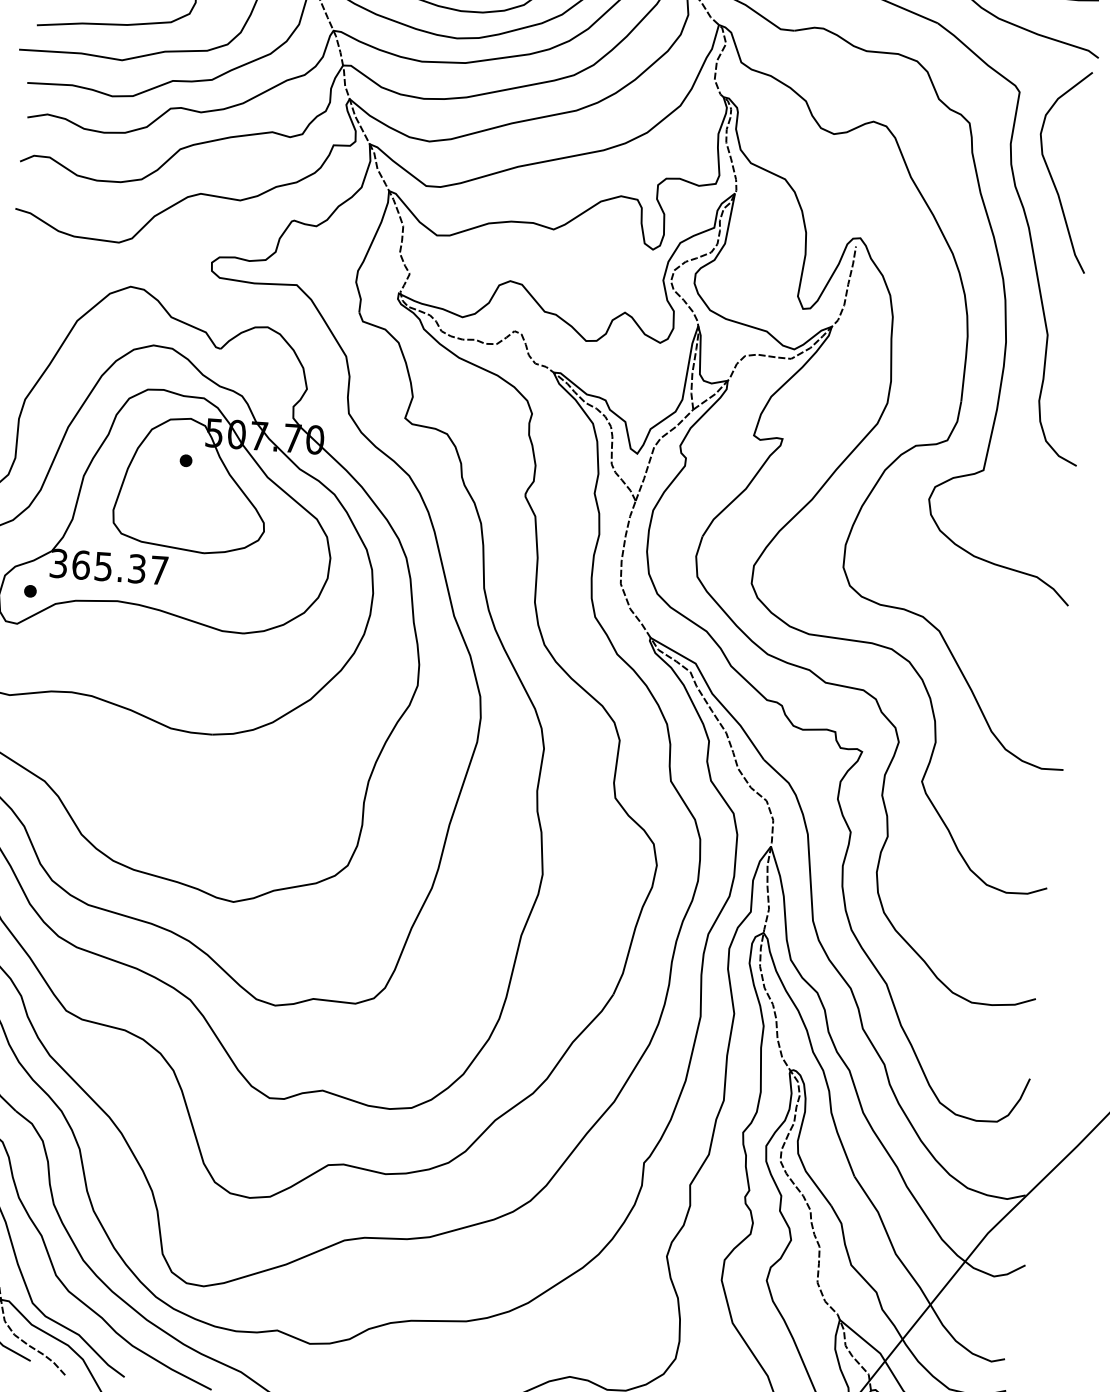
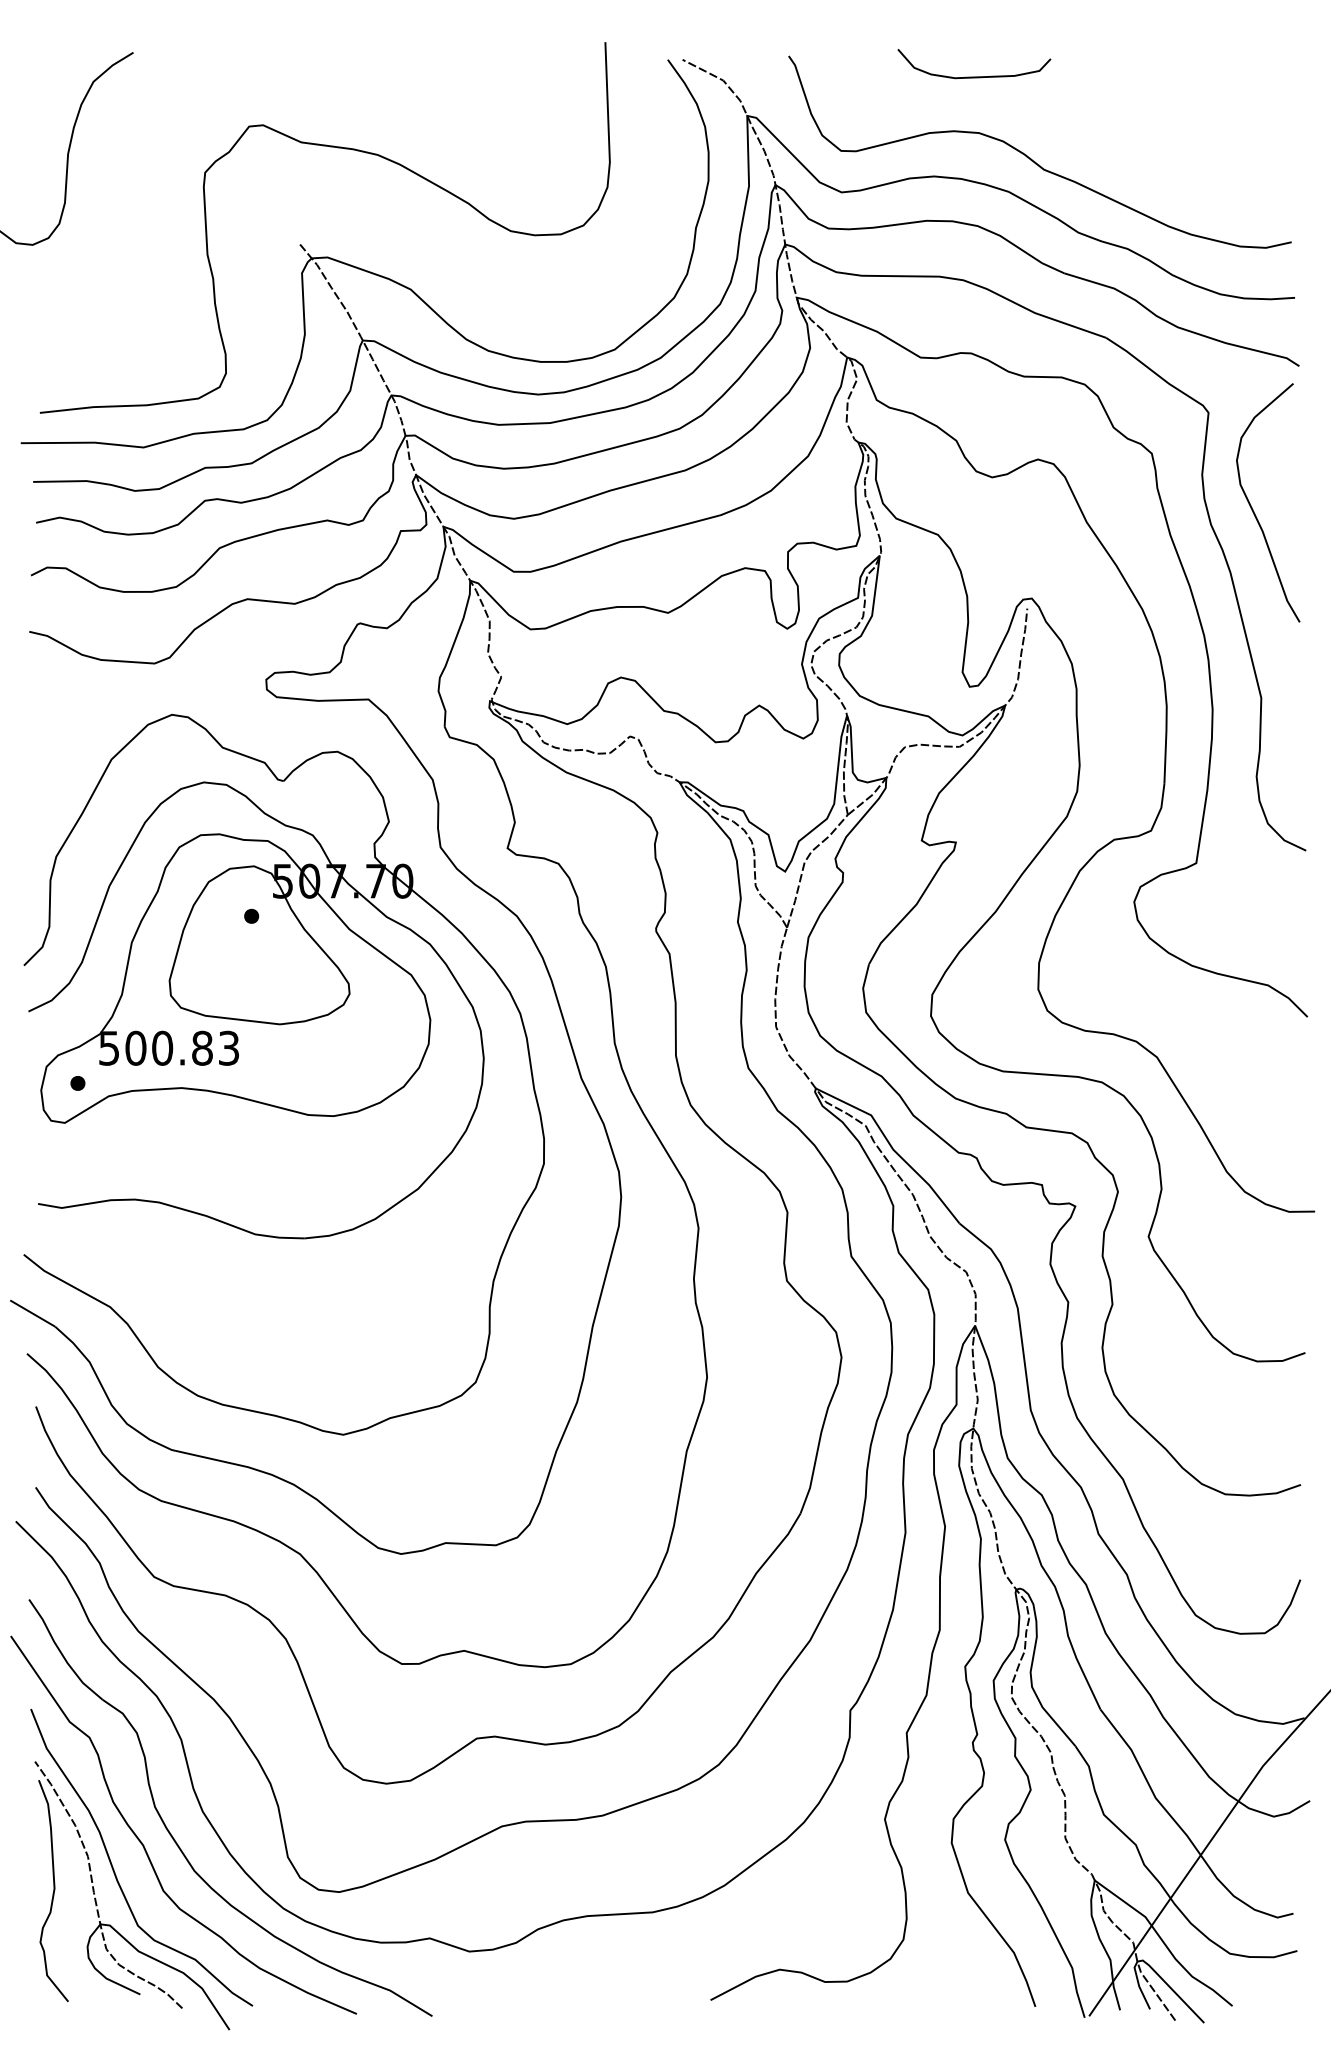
text: (108, 566) -> (168, 1047), 365.37 -> 500.83

